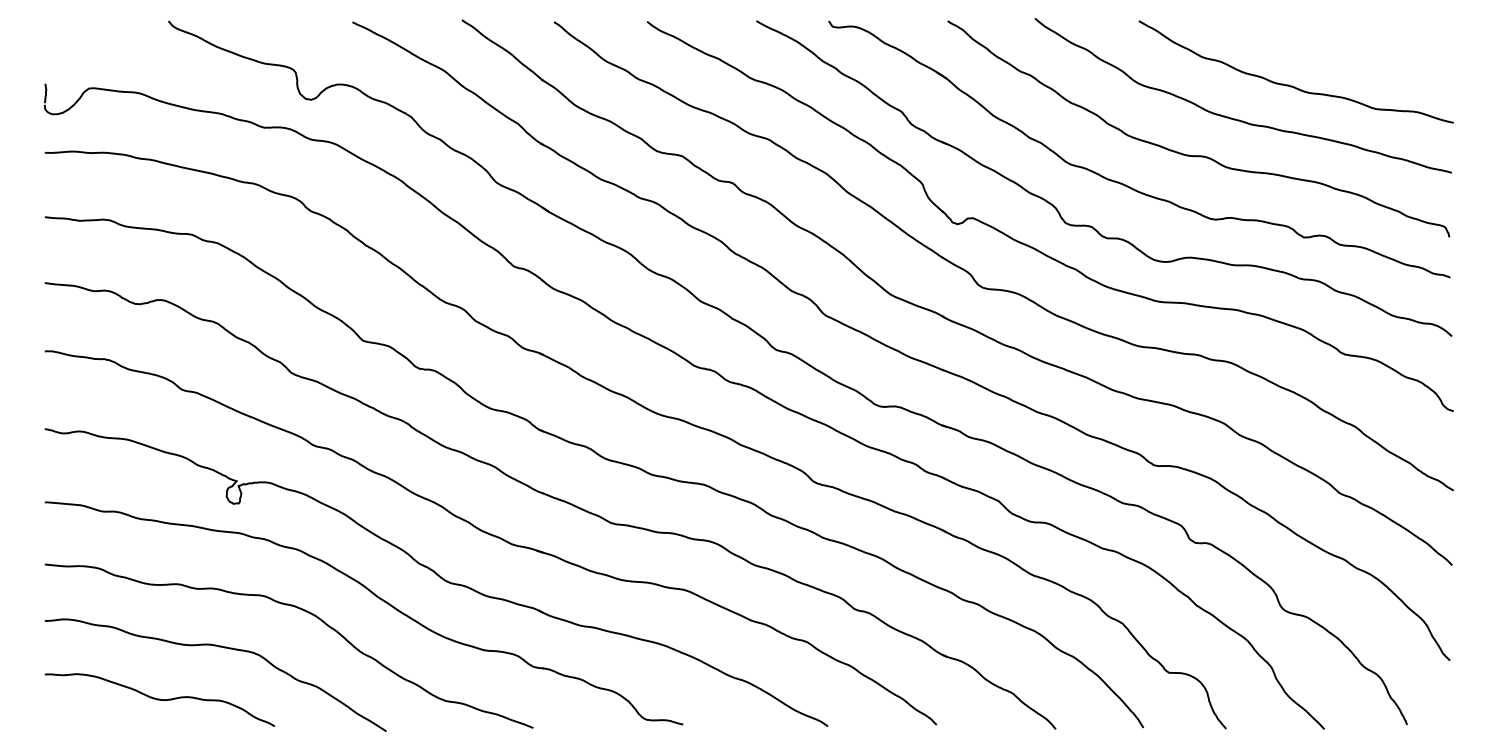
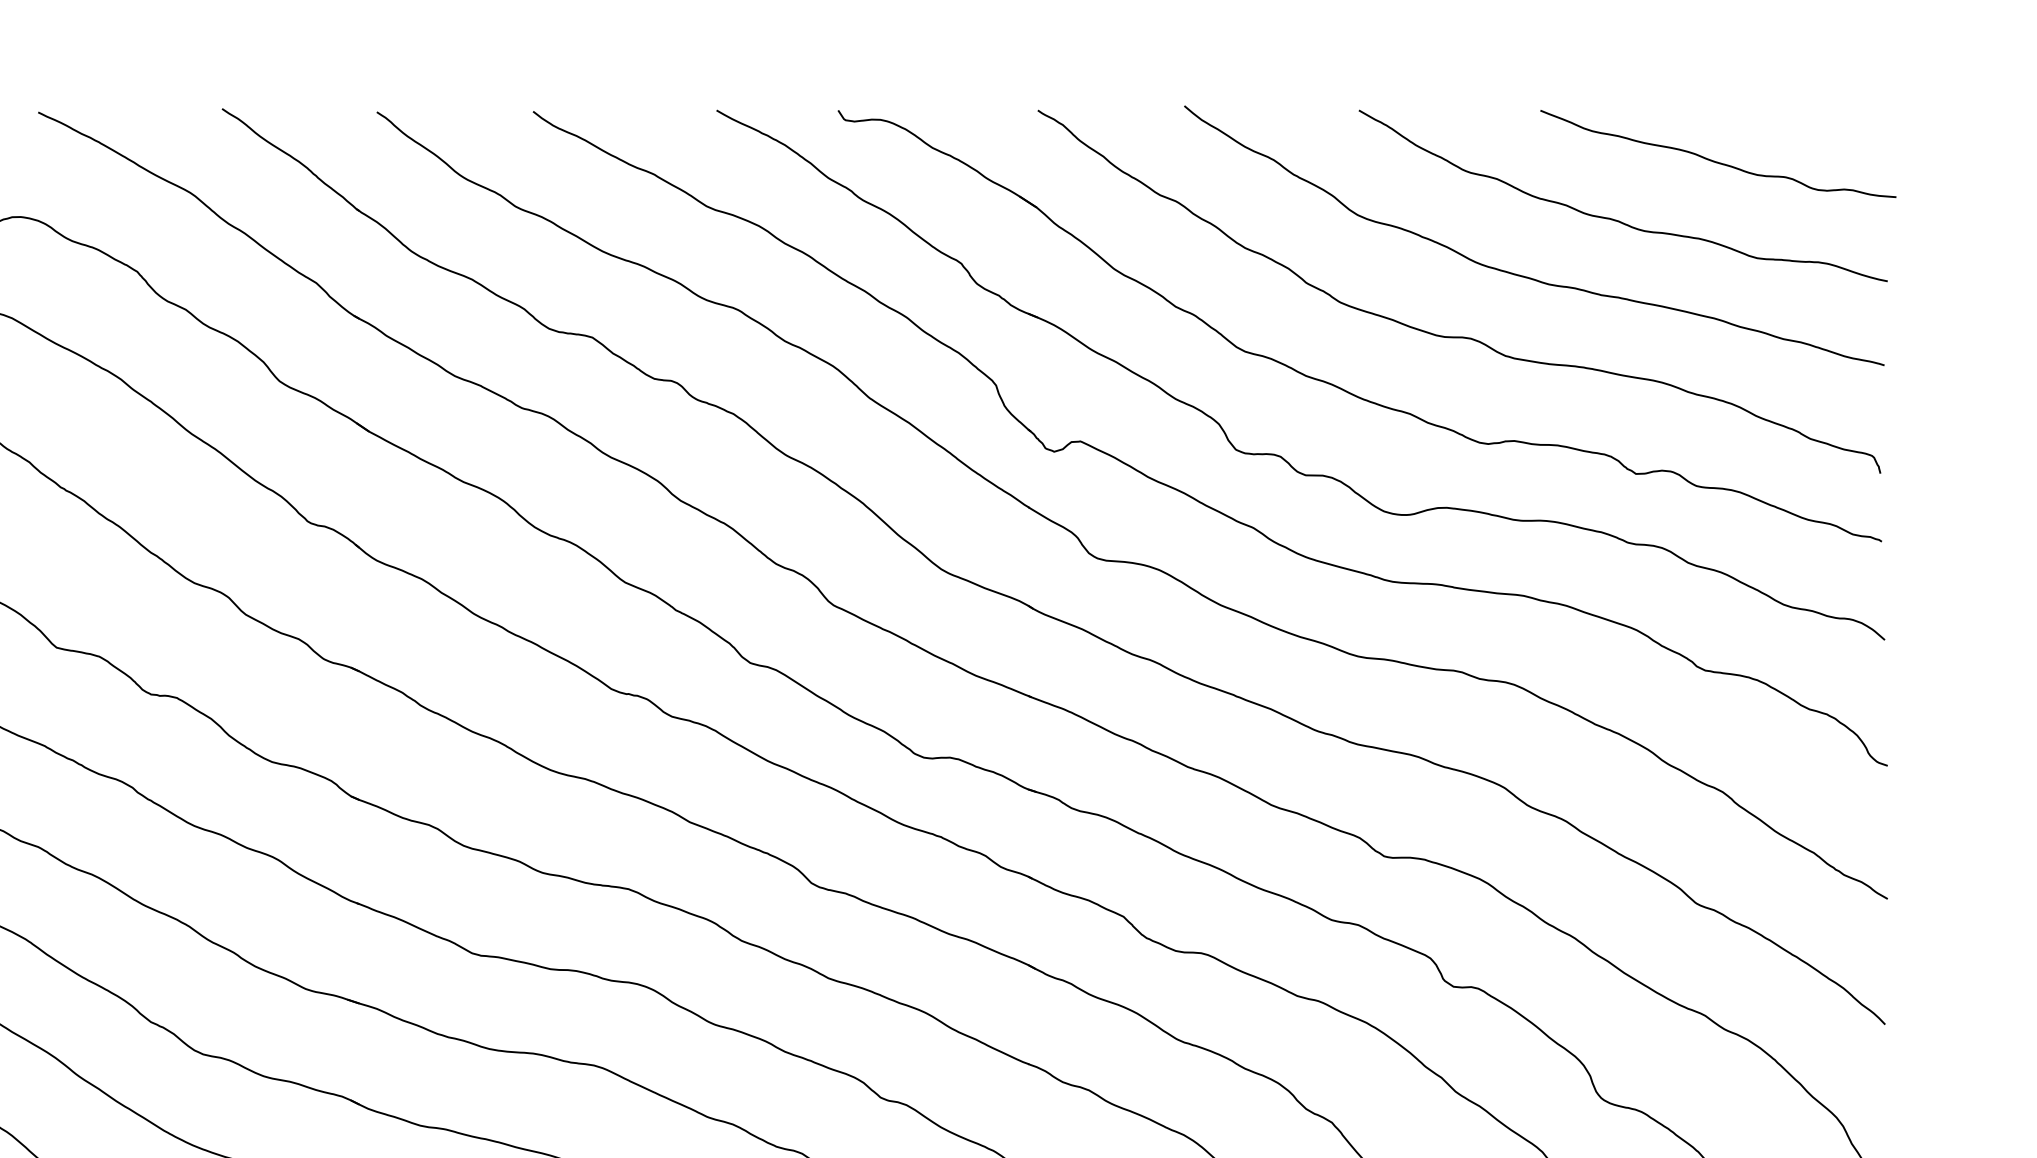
curve: (1351, 50) -> (1716, 159), added

